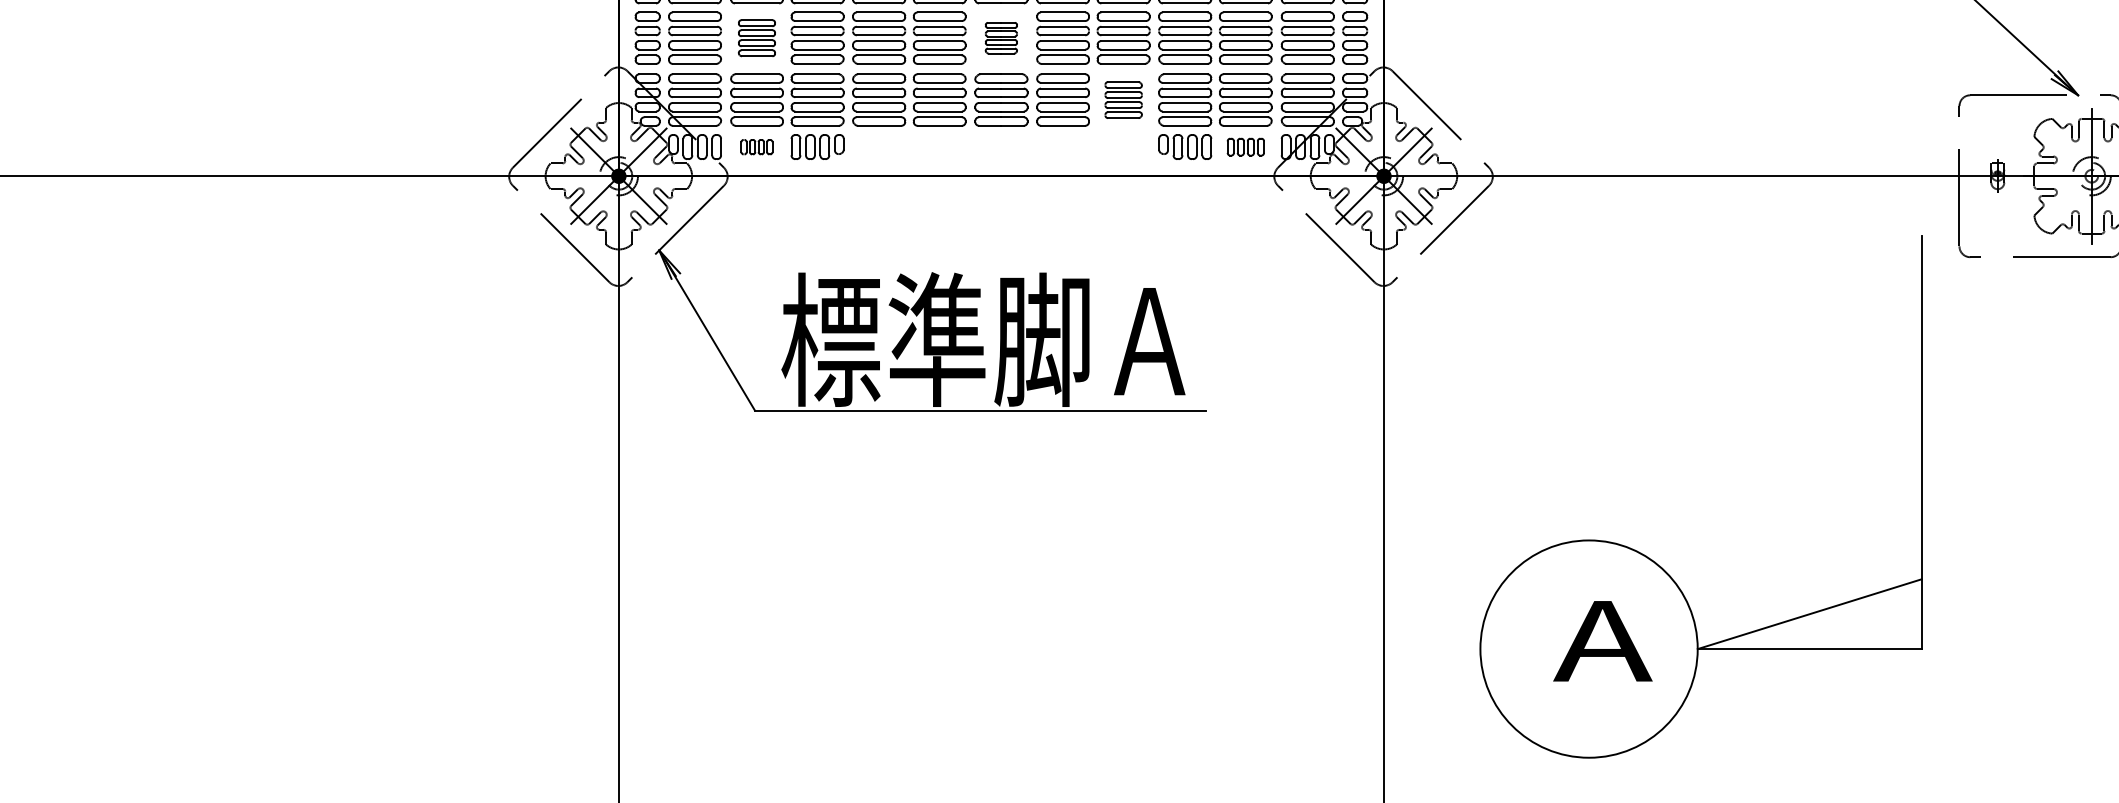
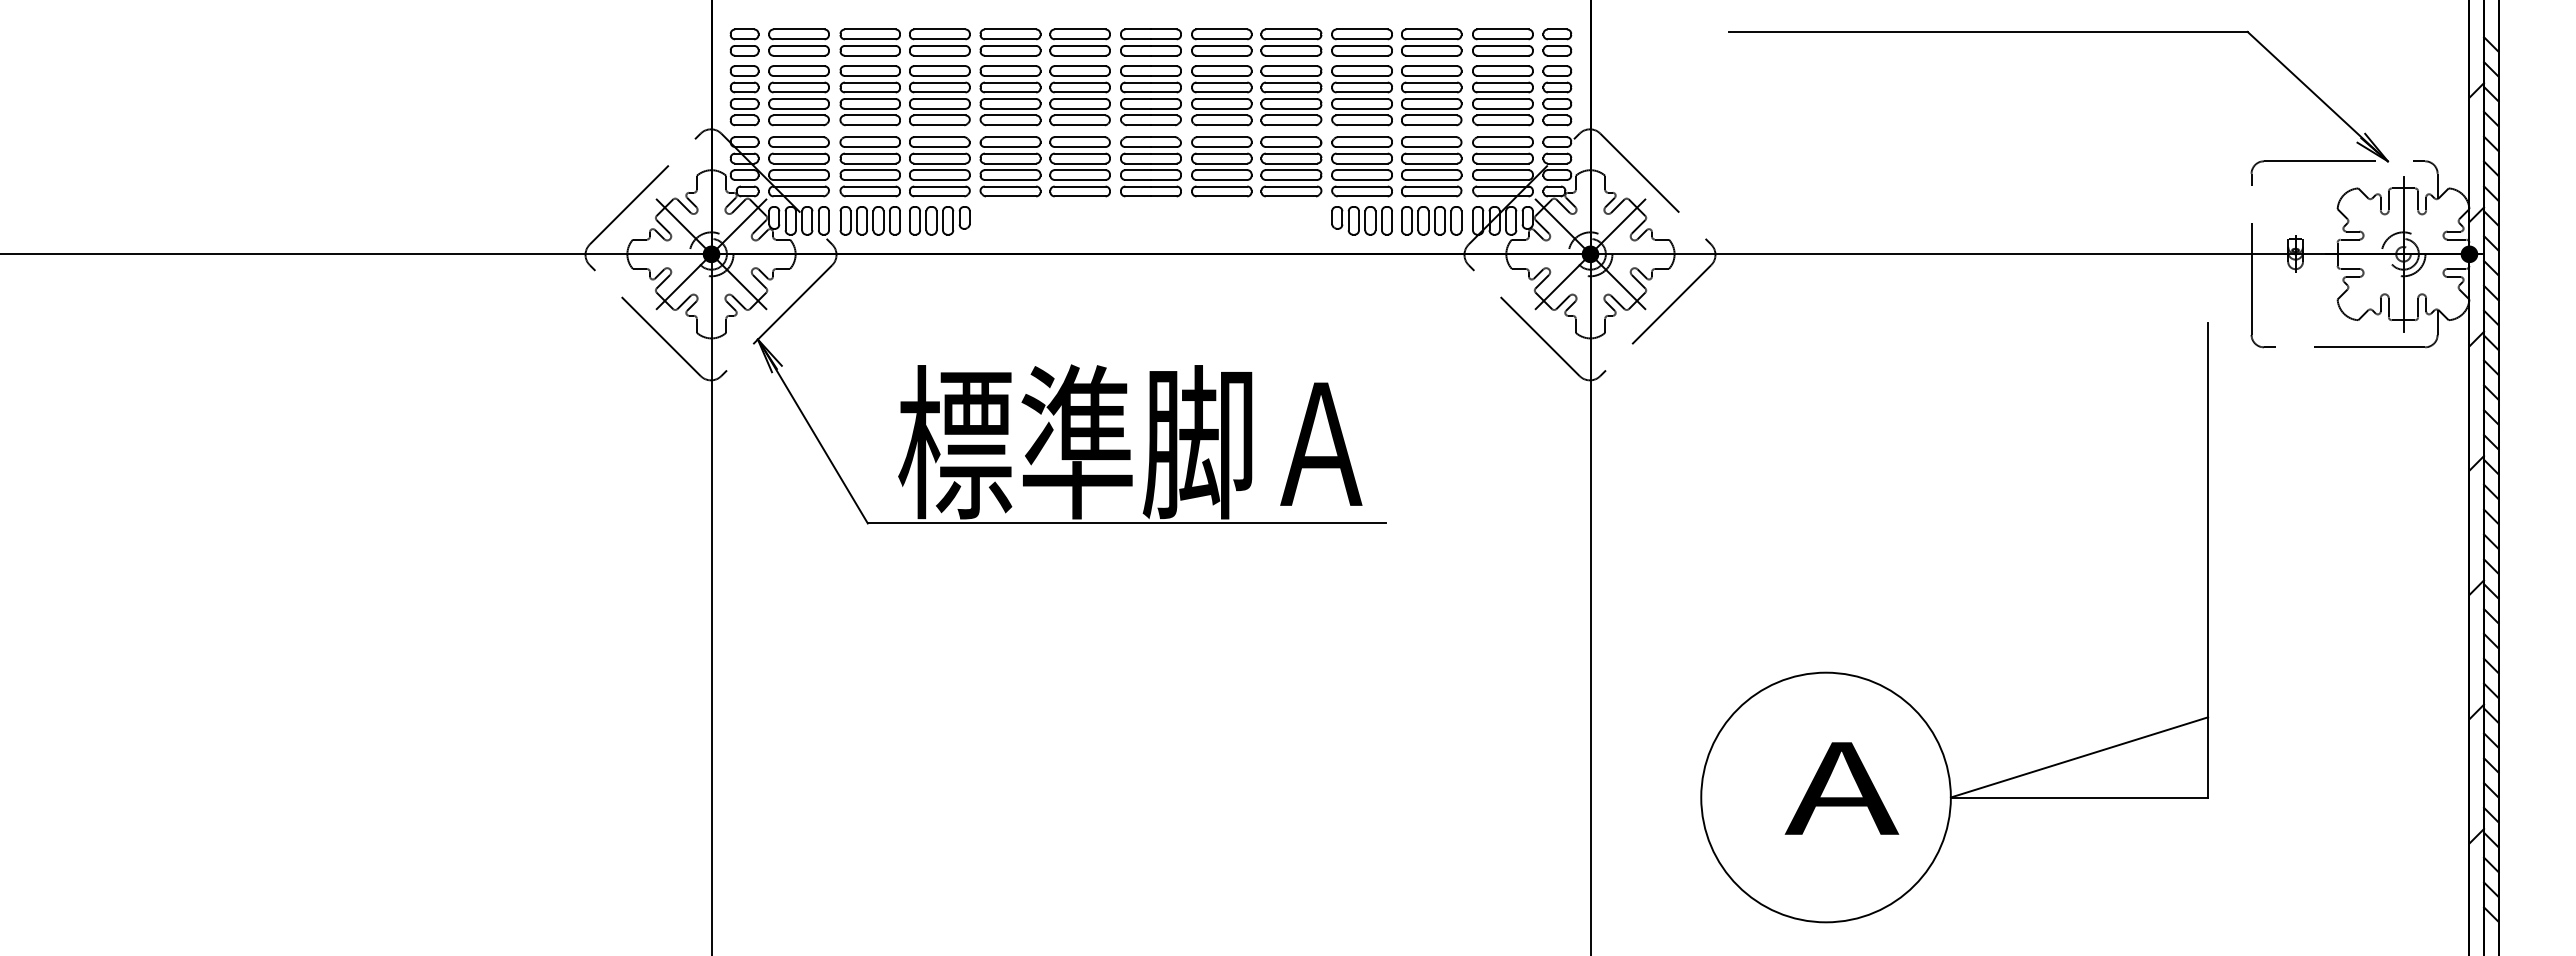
part: (756, 37) -> (869, 95), size x1.43
part: (1000, 37) -> (1150, 95), size x1.67
part: (1123, 99) -> (1291, 166), size x1.43
part: (756, 146) -> (869, 220), size x1.67
part: (1245, 146) -> (1431, 220), size x1.43

